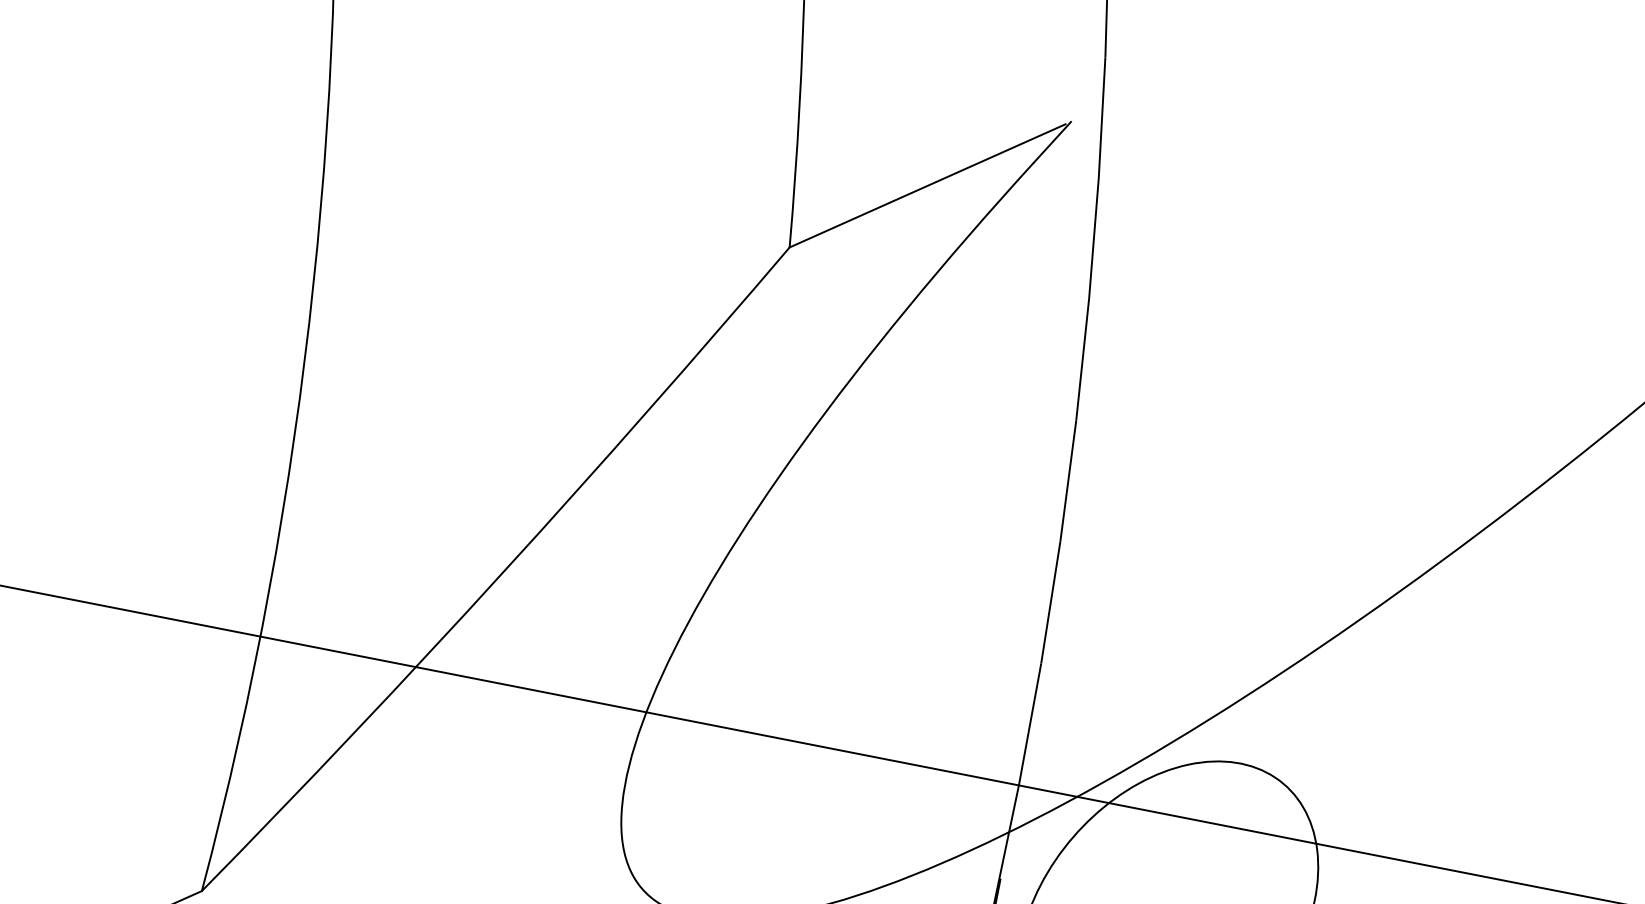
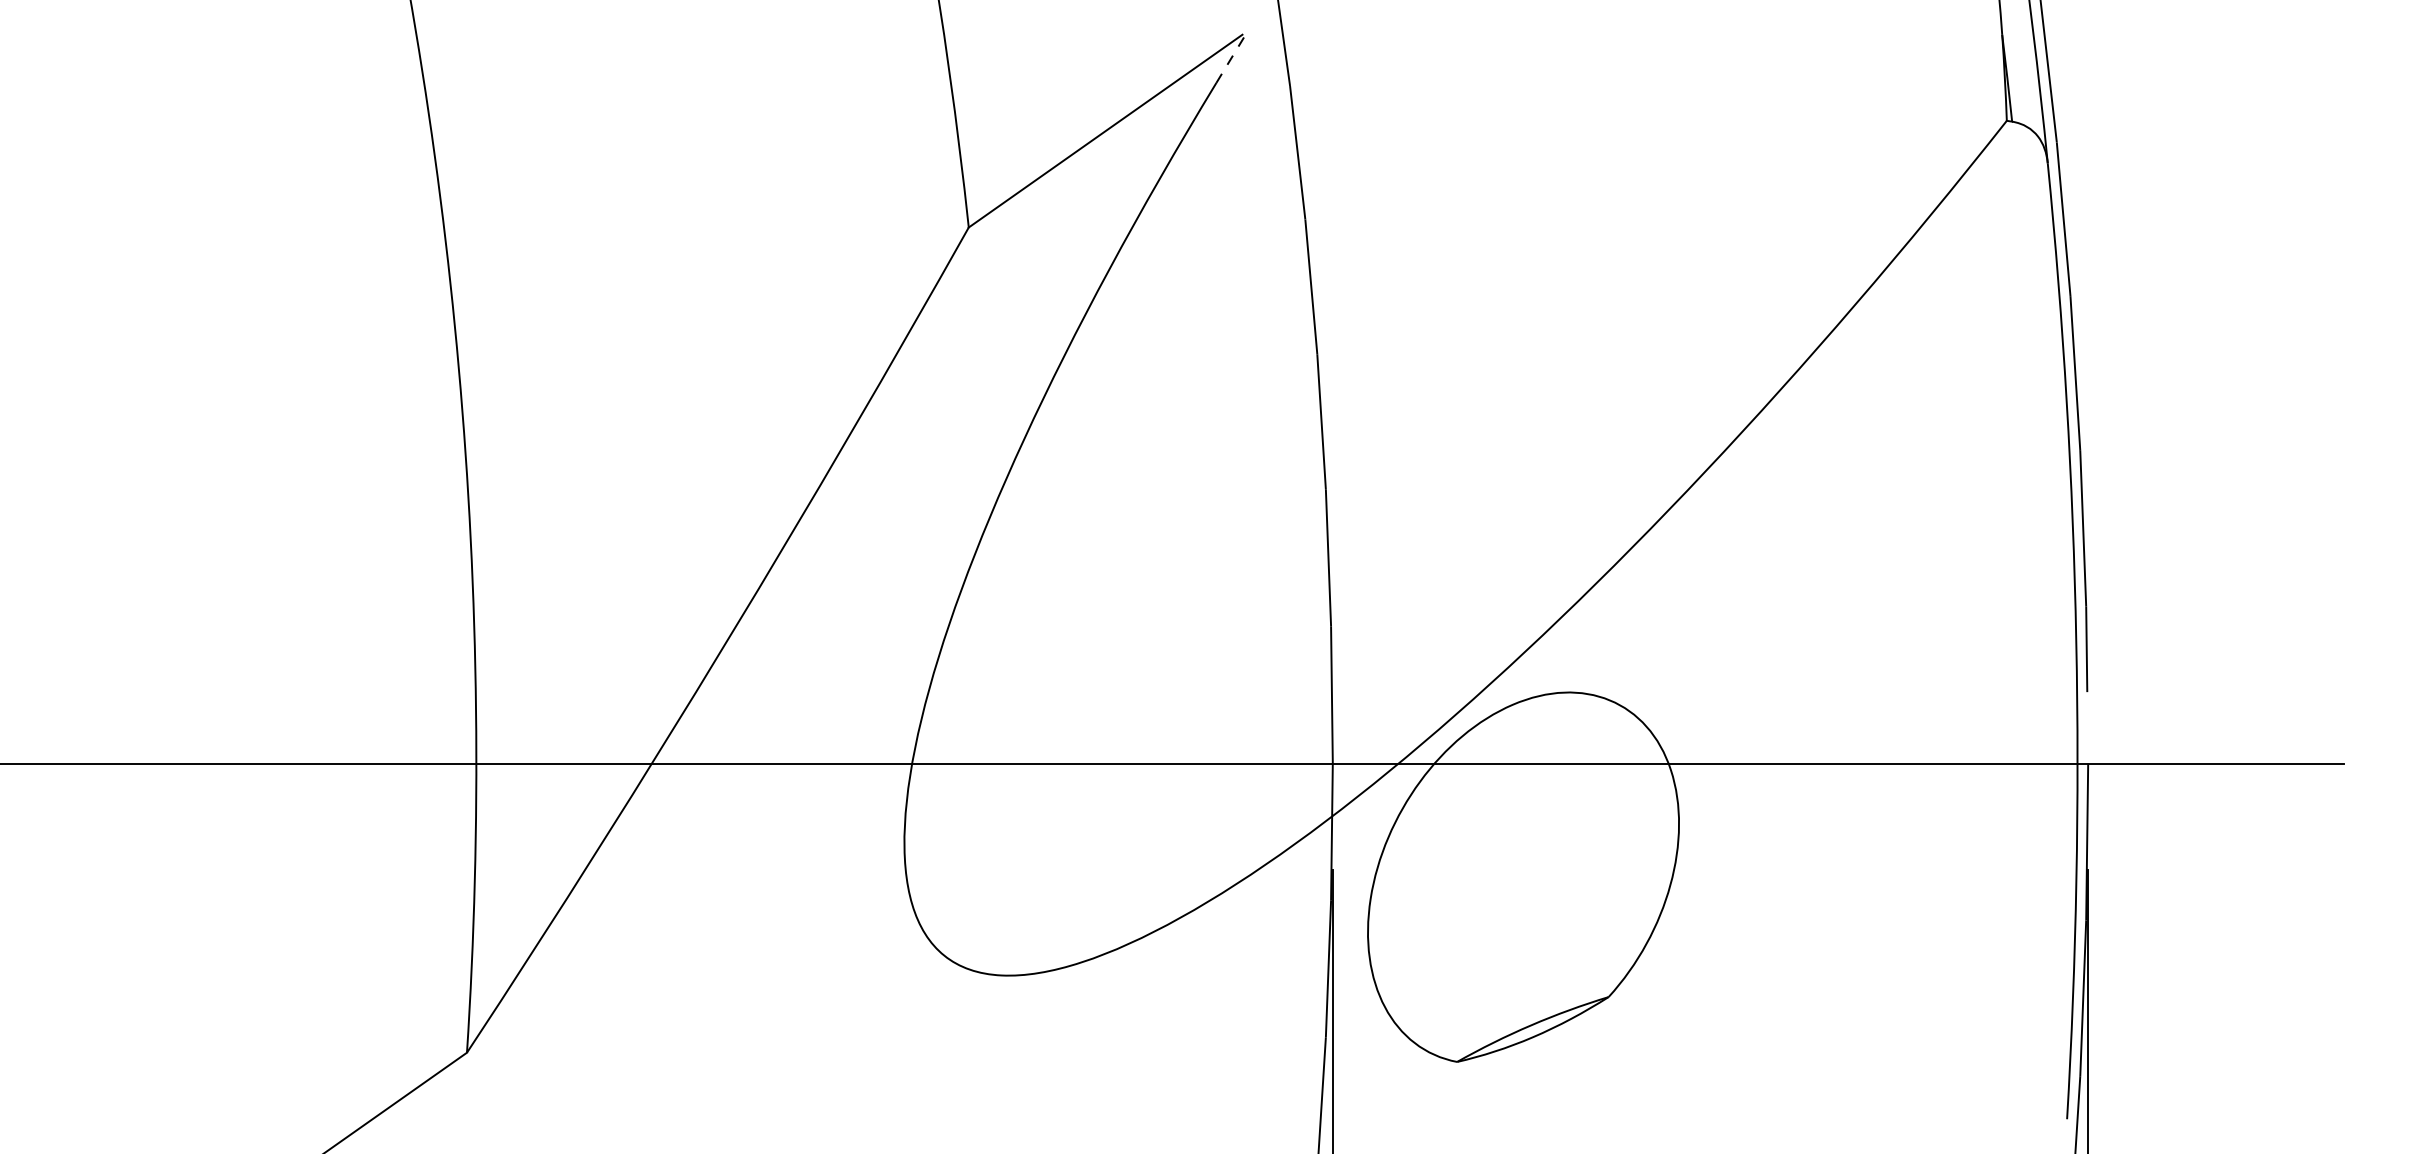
line: (1052, 141) -> (1232, 56), solid -> dashed

